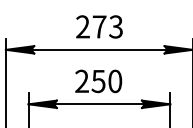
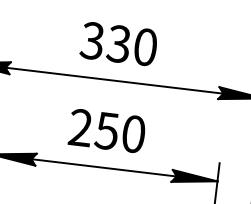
text: (98, 26) -> (117, 43), 273 -> 330

